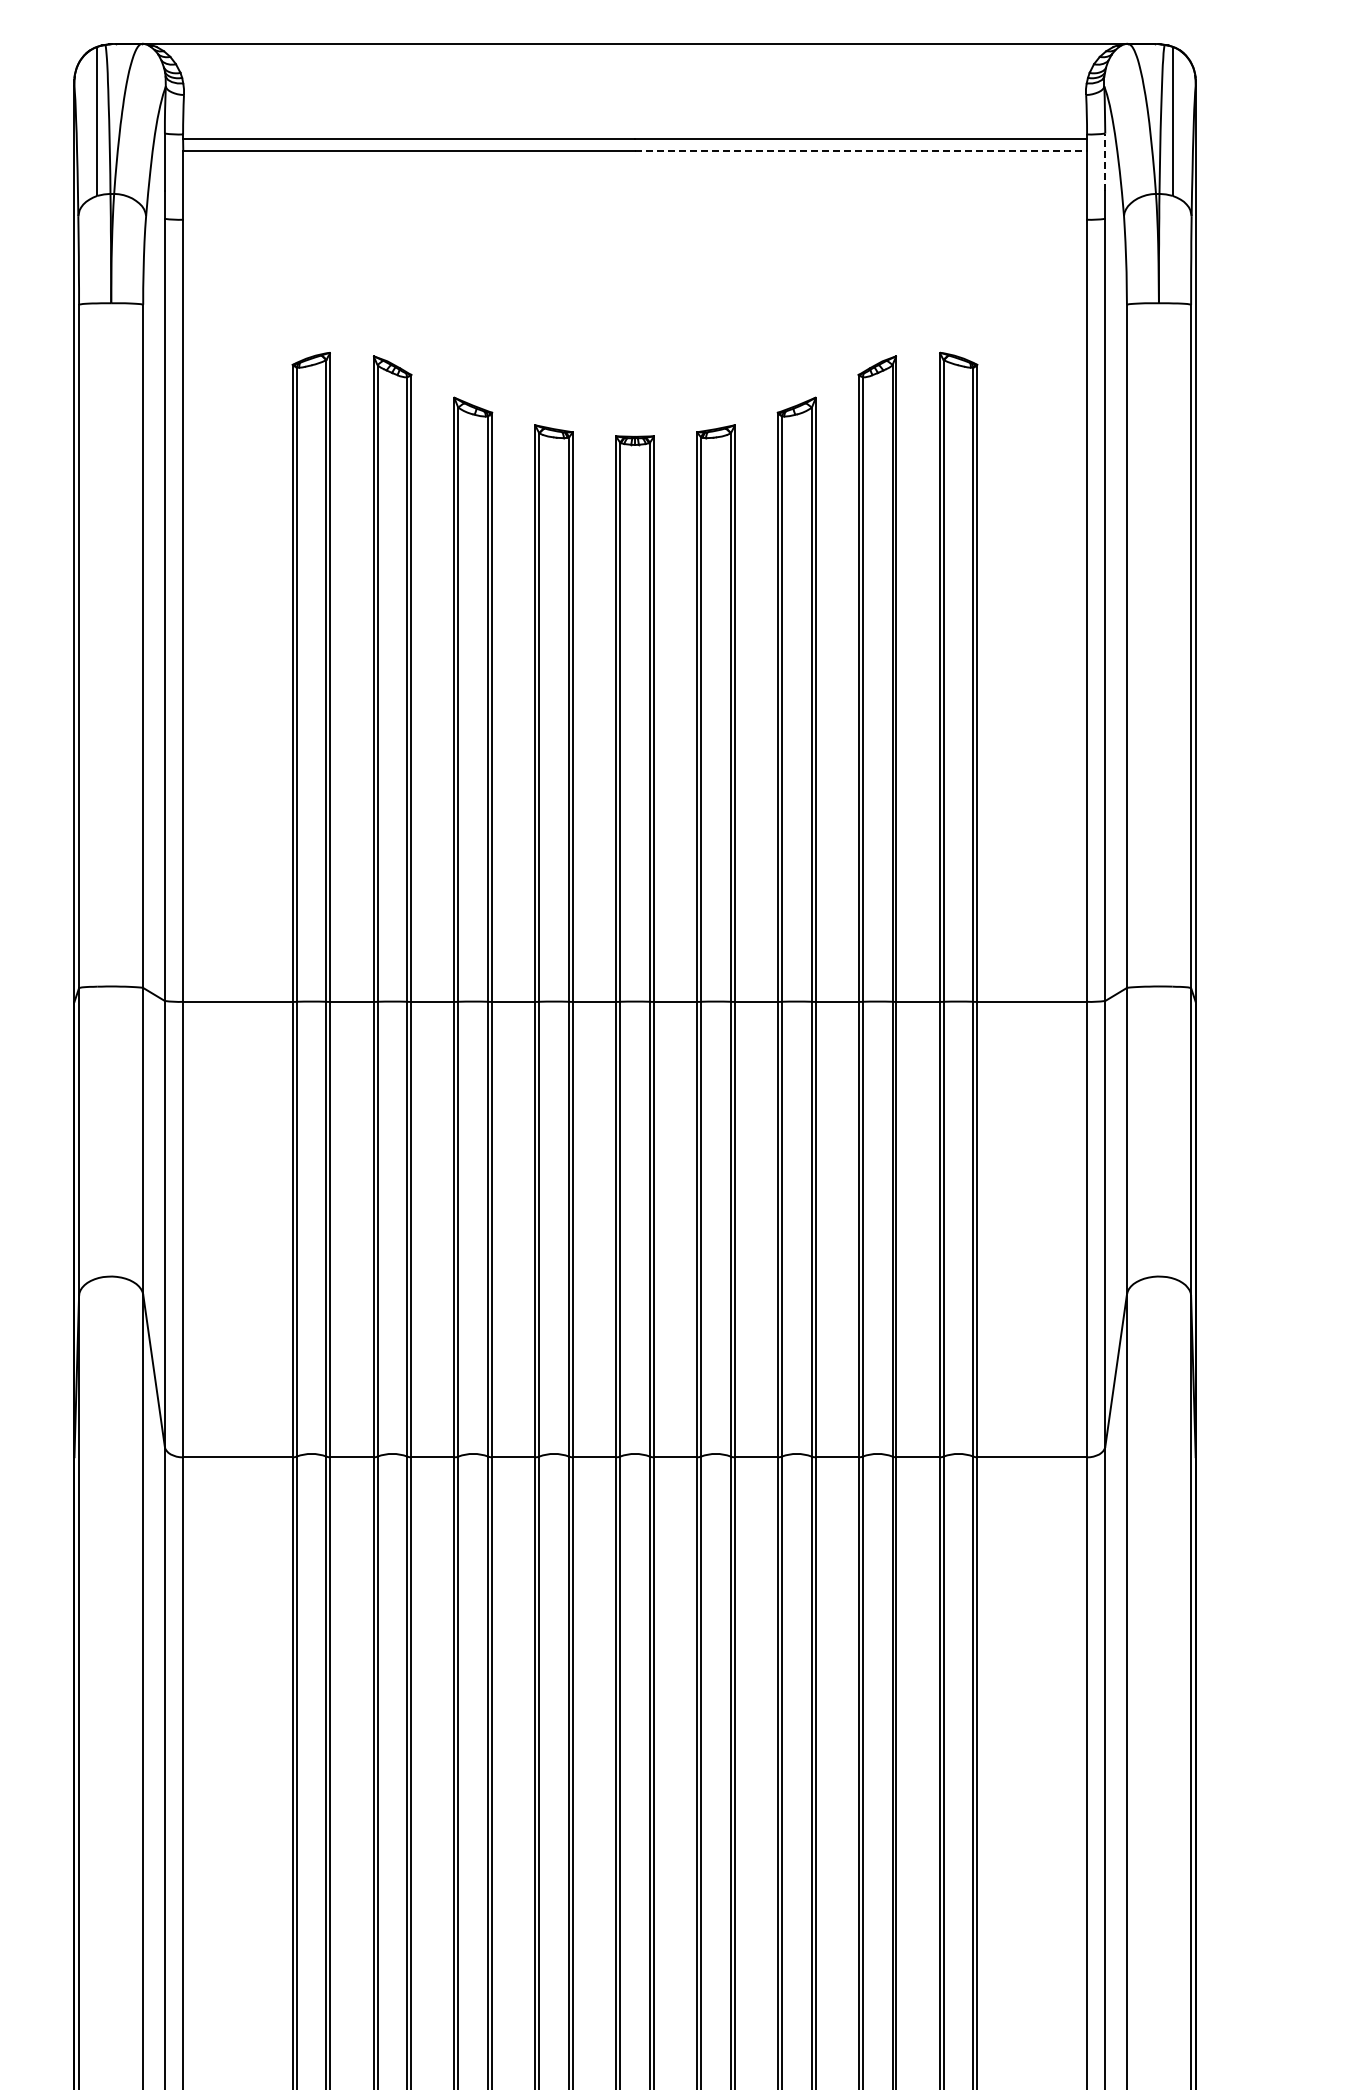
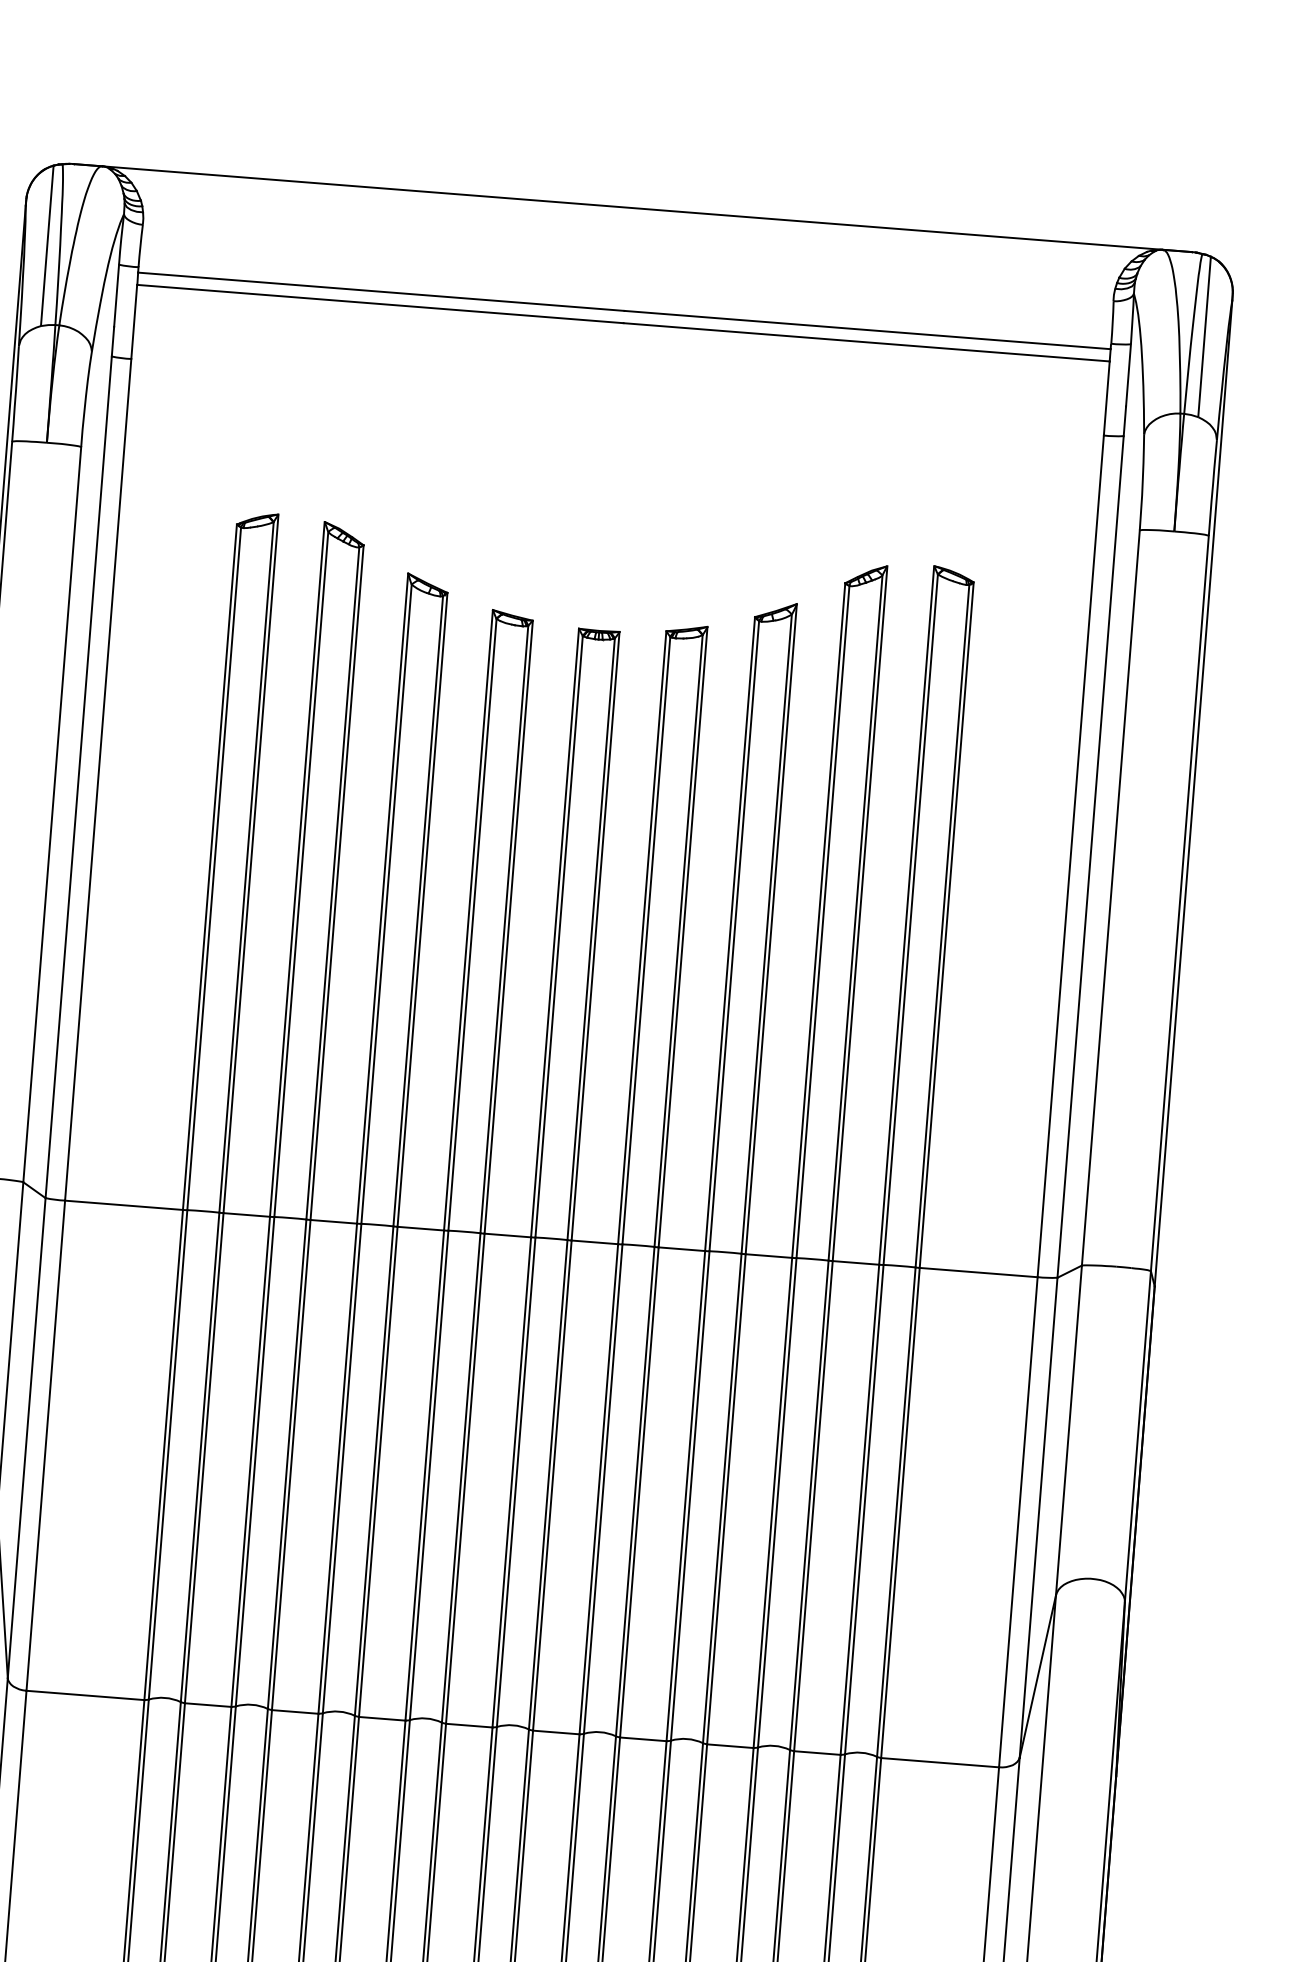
line: (860, 150) -> (866, 341), dashed -> solid
line: (1105, 162) -> (1128, 375), dashed -> solid

